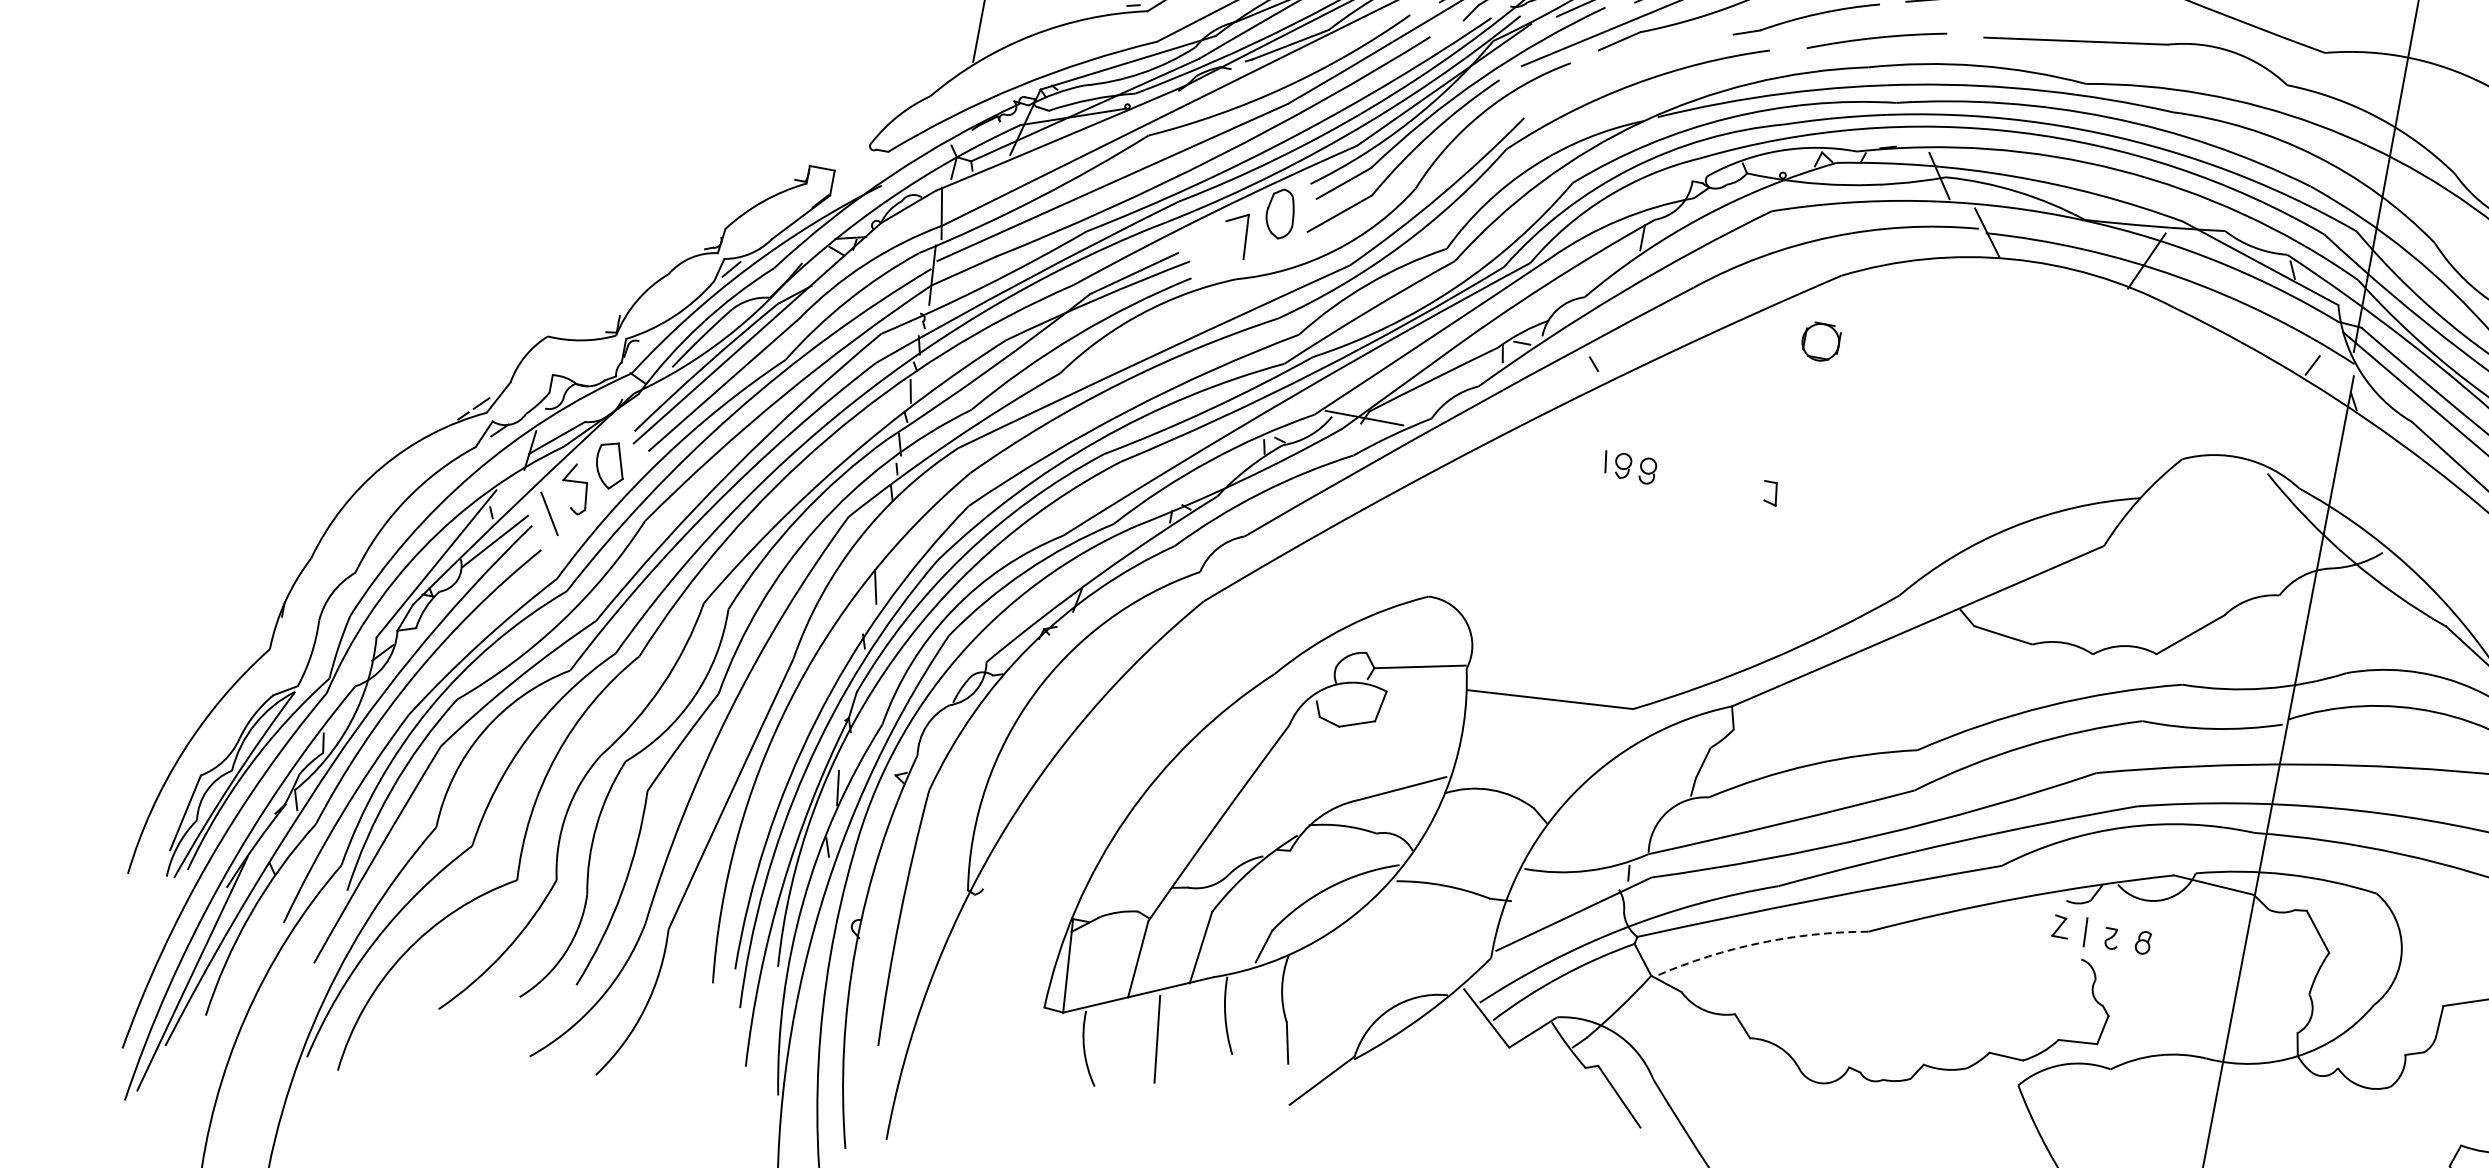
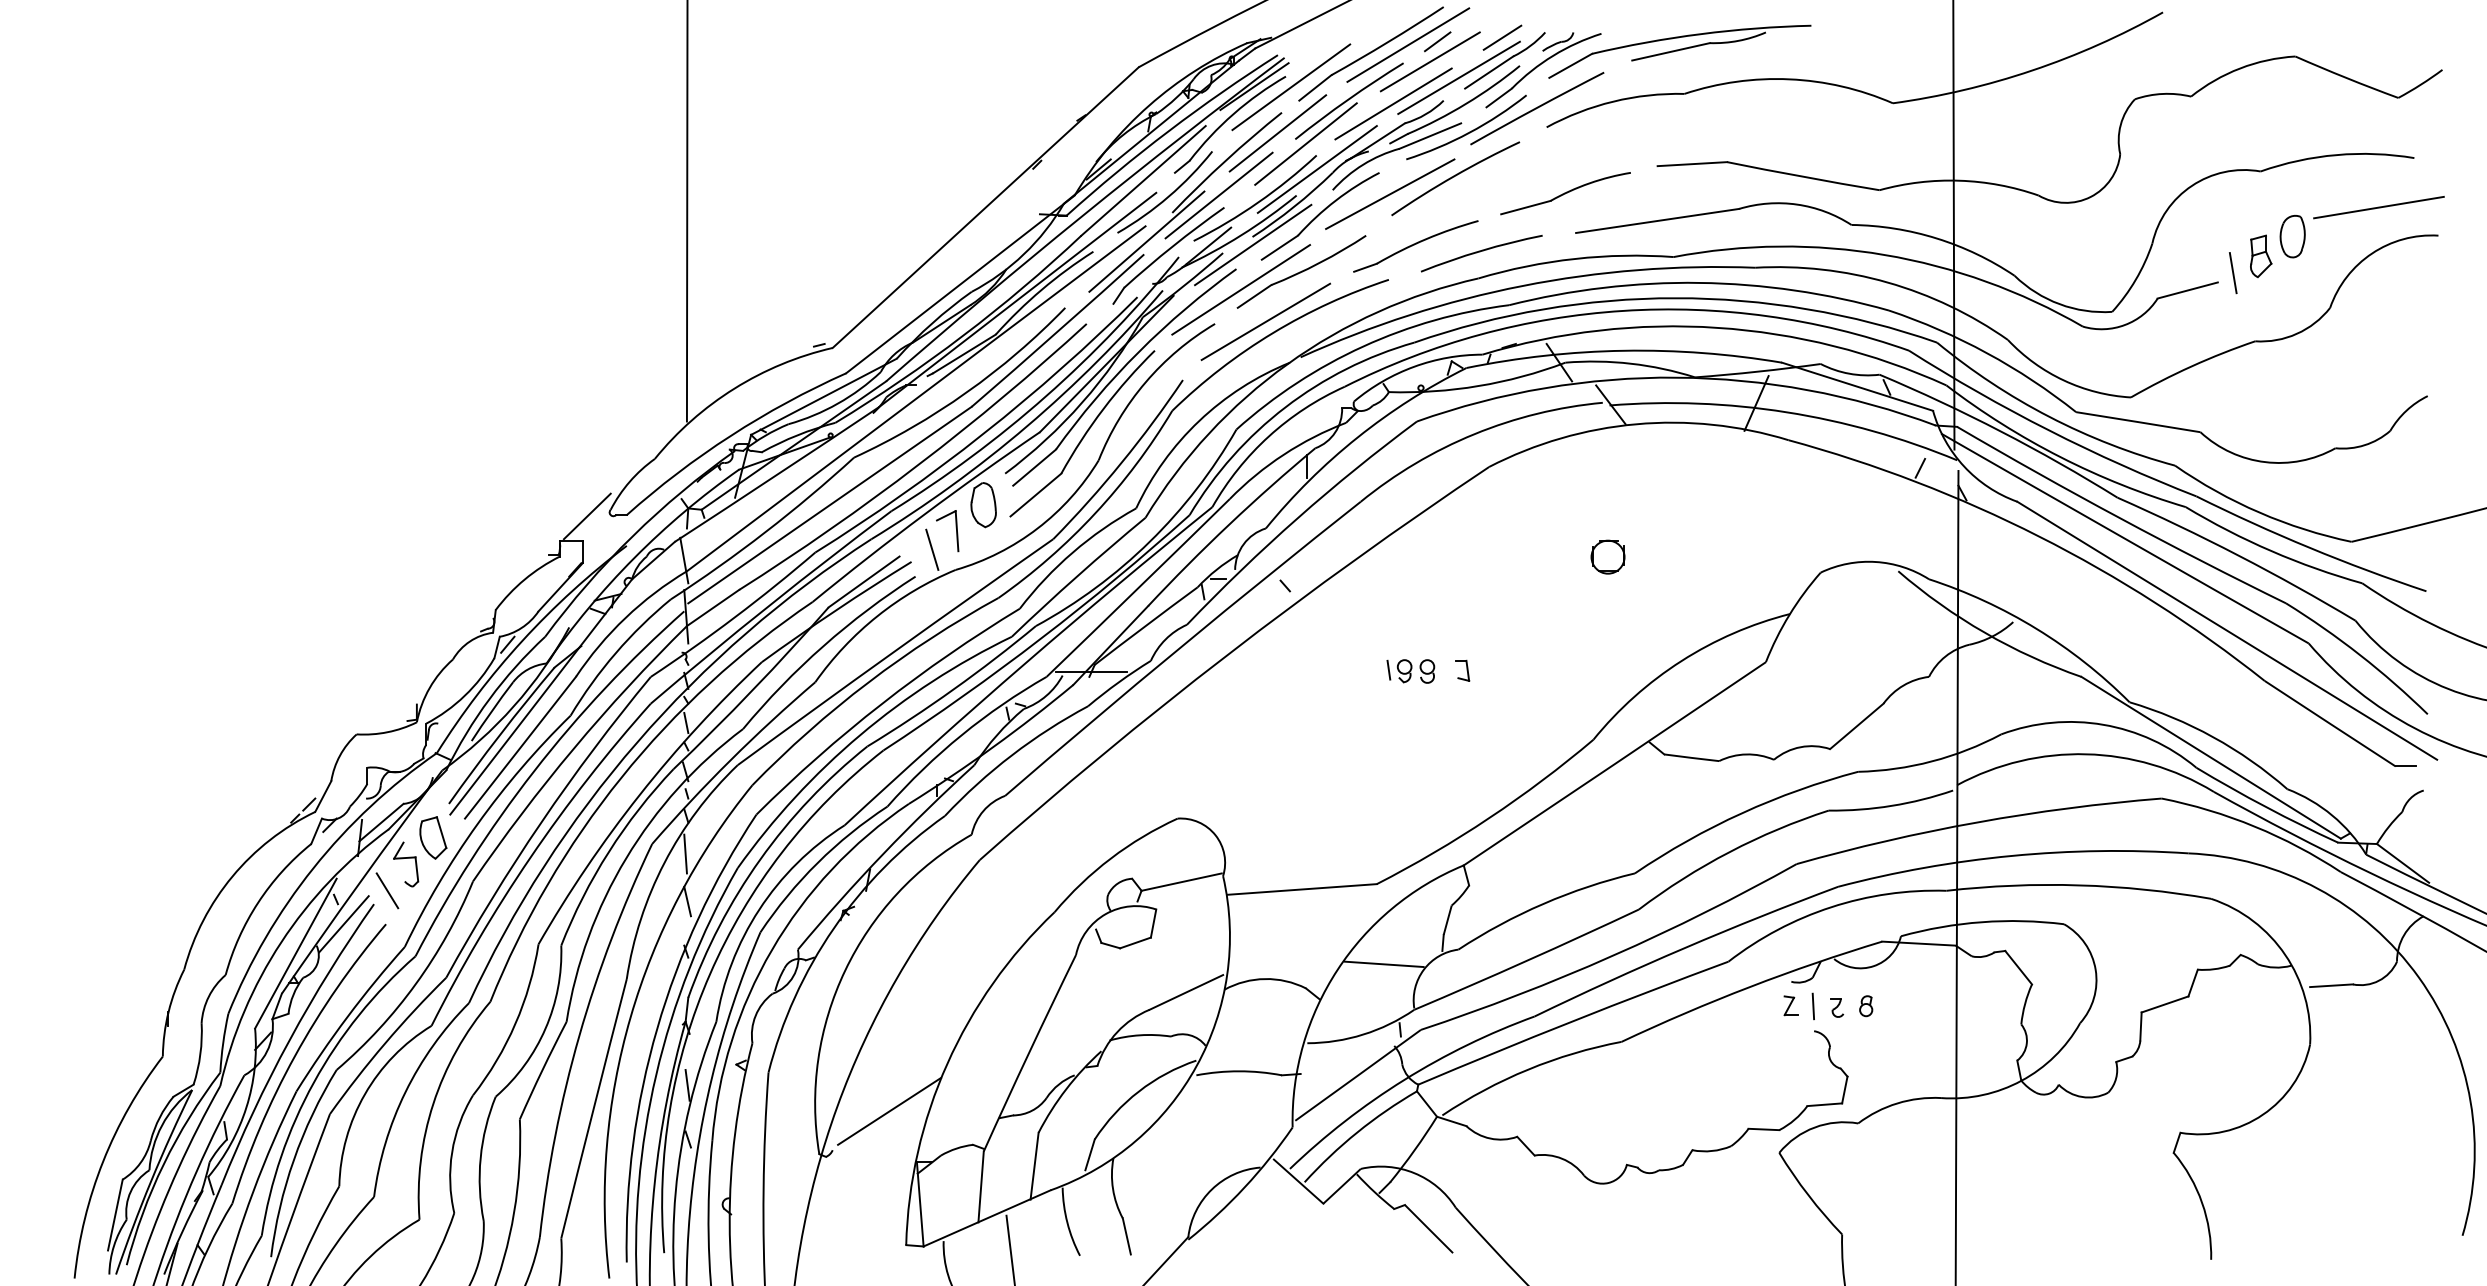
line: (1626, 70) -> (1265, 321), added
line: (843, 145) -> (586, 516), added
line: (1215, 252) -> (932, 549), added
part: (1820, 341) -> (1607, 556), moved
part: (1629, 467) -> (1410, 671), moved
line: (883, 534) -> (685, 853), added
line: (1623, 798) -> (1383, 964), added
line: (1053, 858) -> (889, 1111), added
arc: (1761, 942) -> (1528, 1069), dashed -> solid

